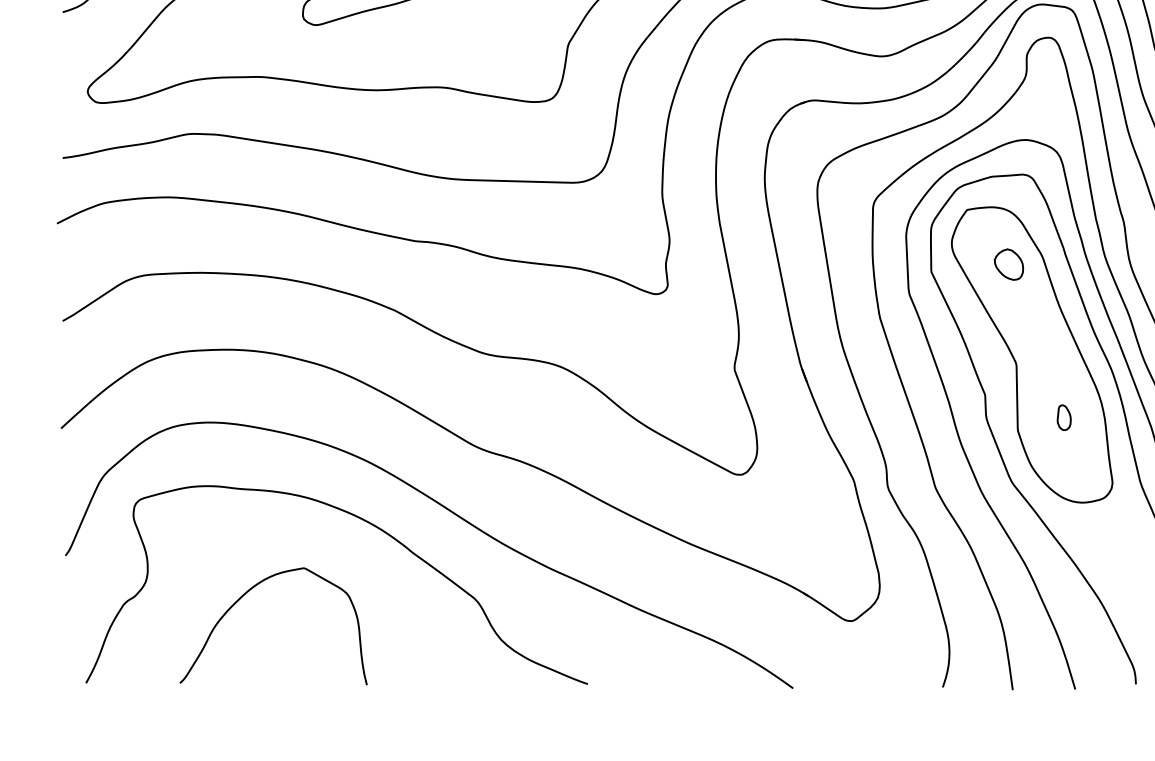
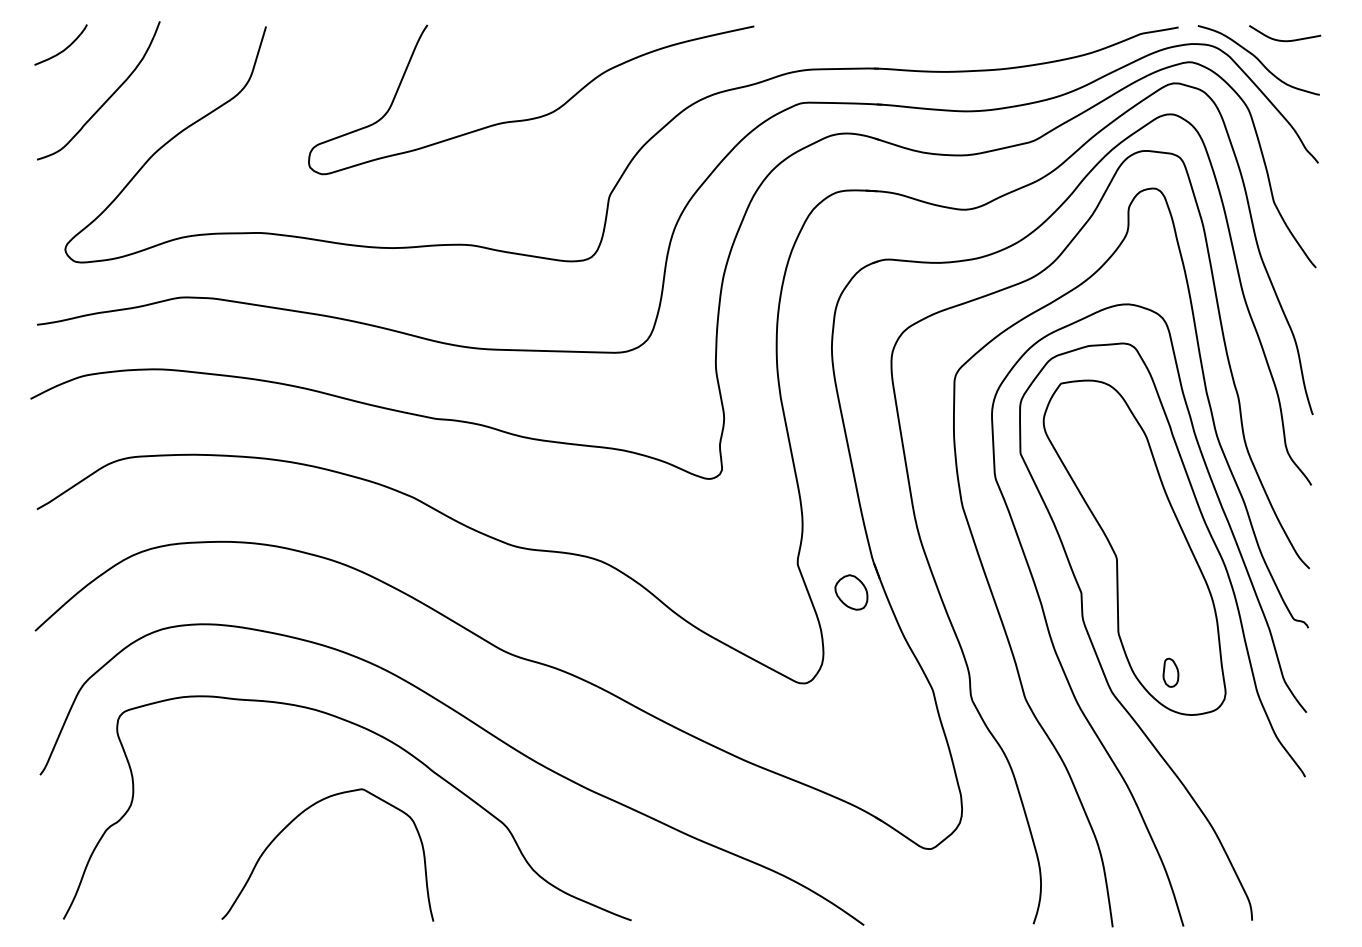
part: (1009, 264) -> (851, 592), moved
part: (1063, 417) -> (1170, 672), moved
curve: (244, 595) -> (294, 820), moved

